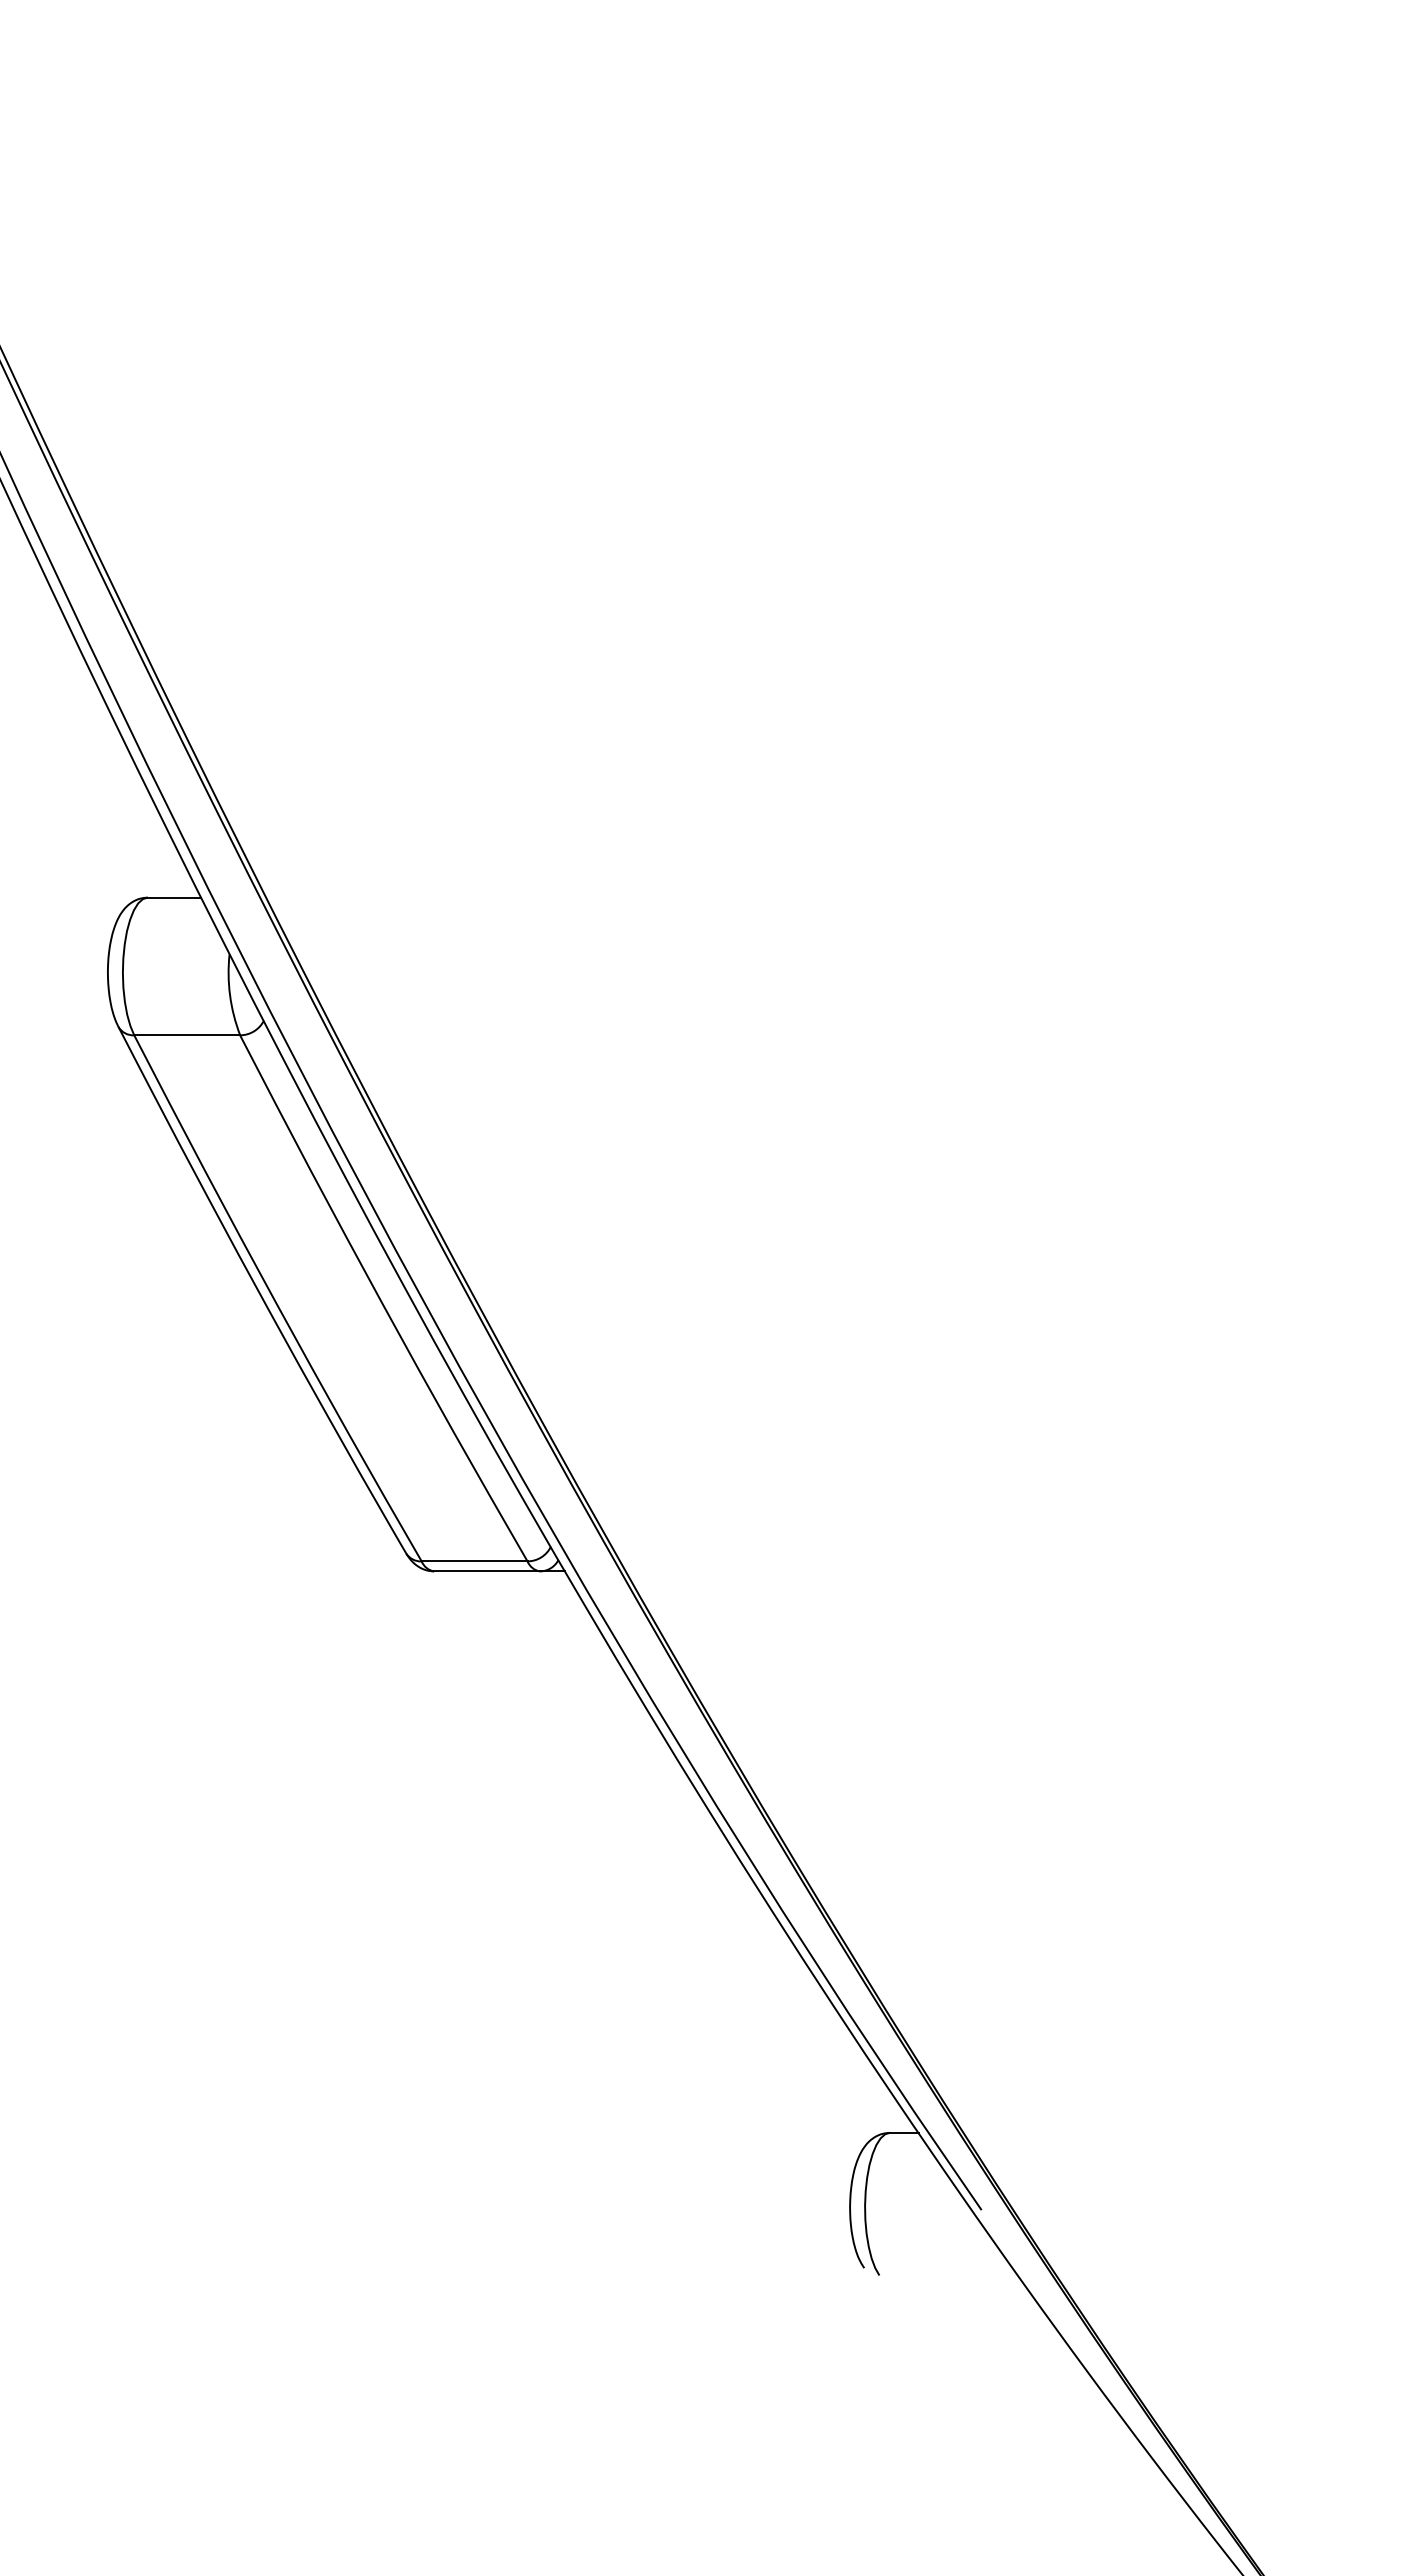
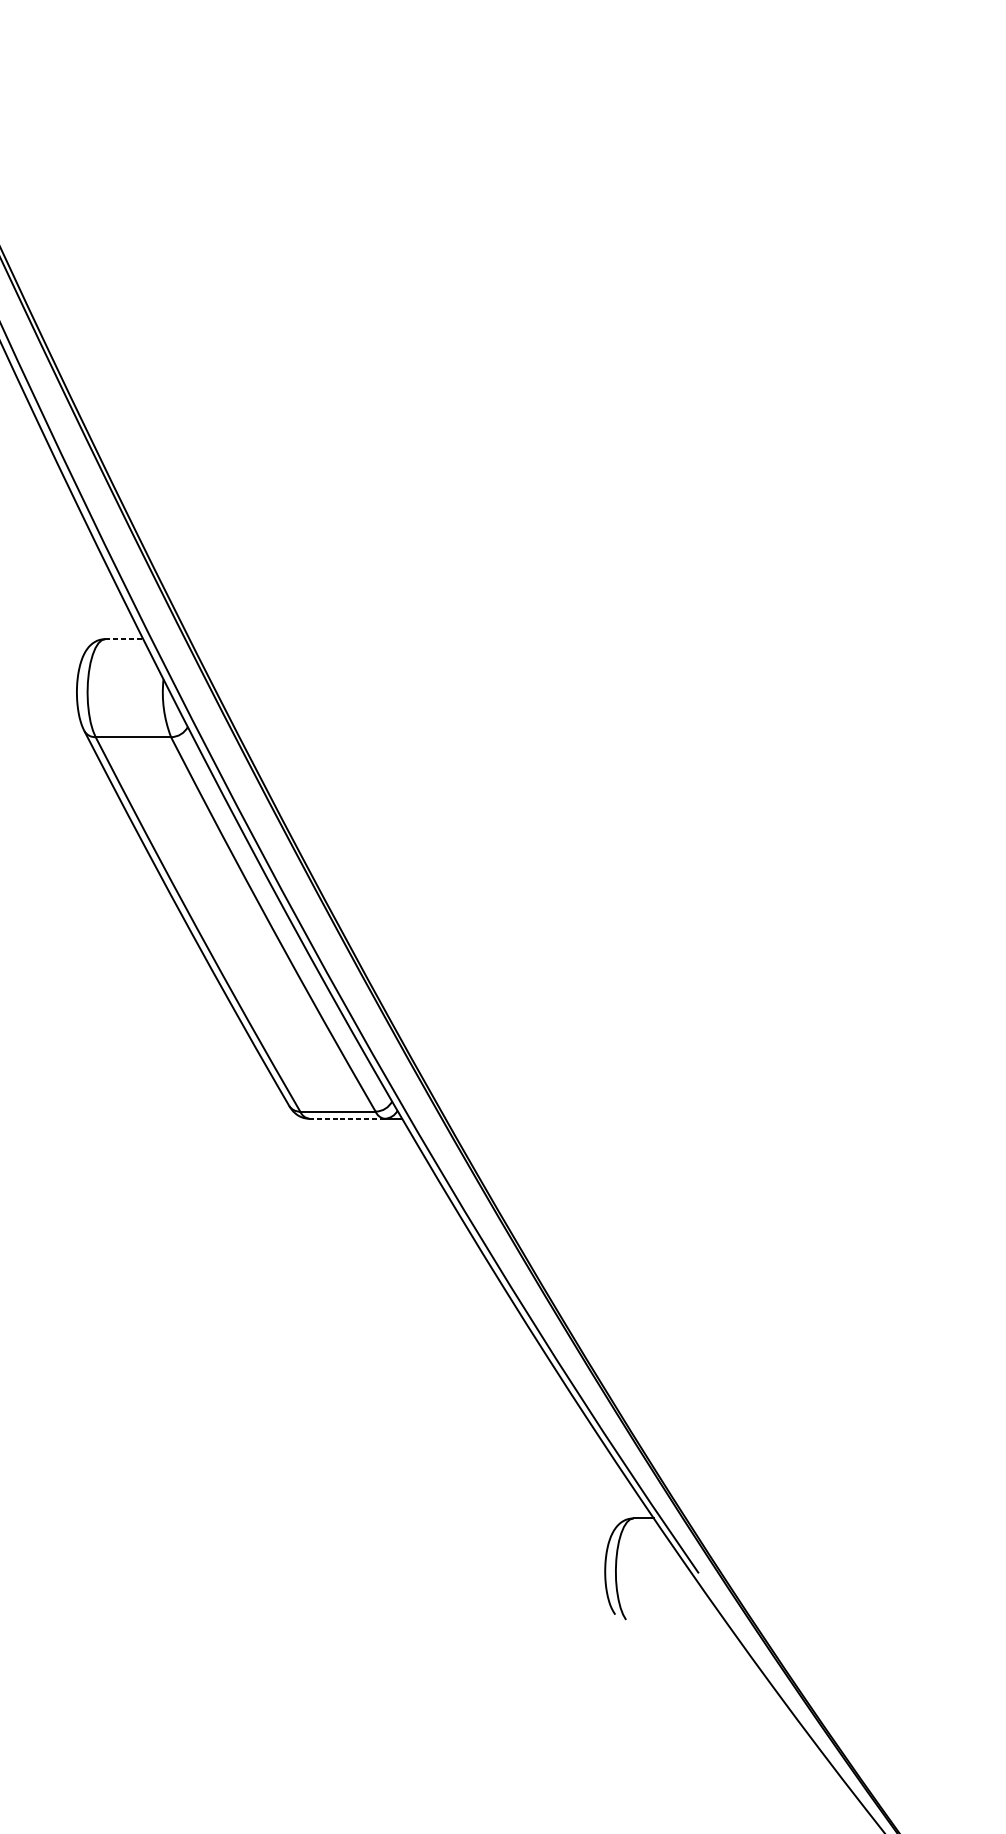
line: (174, 897) -> (124, 639), solid -> dashed
line: (487, 1571) -> (347, 1118), solid -> dashed

